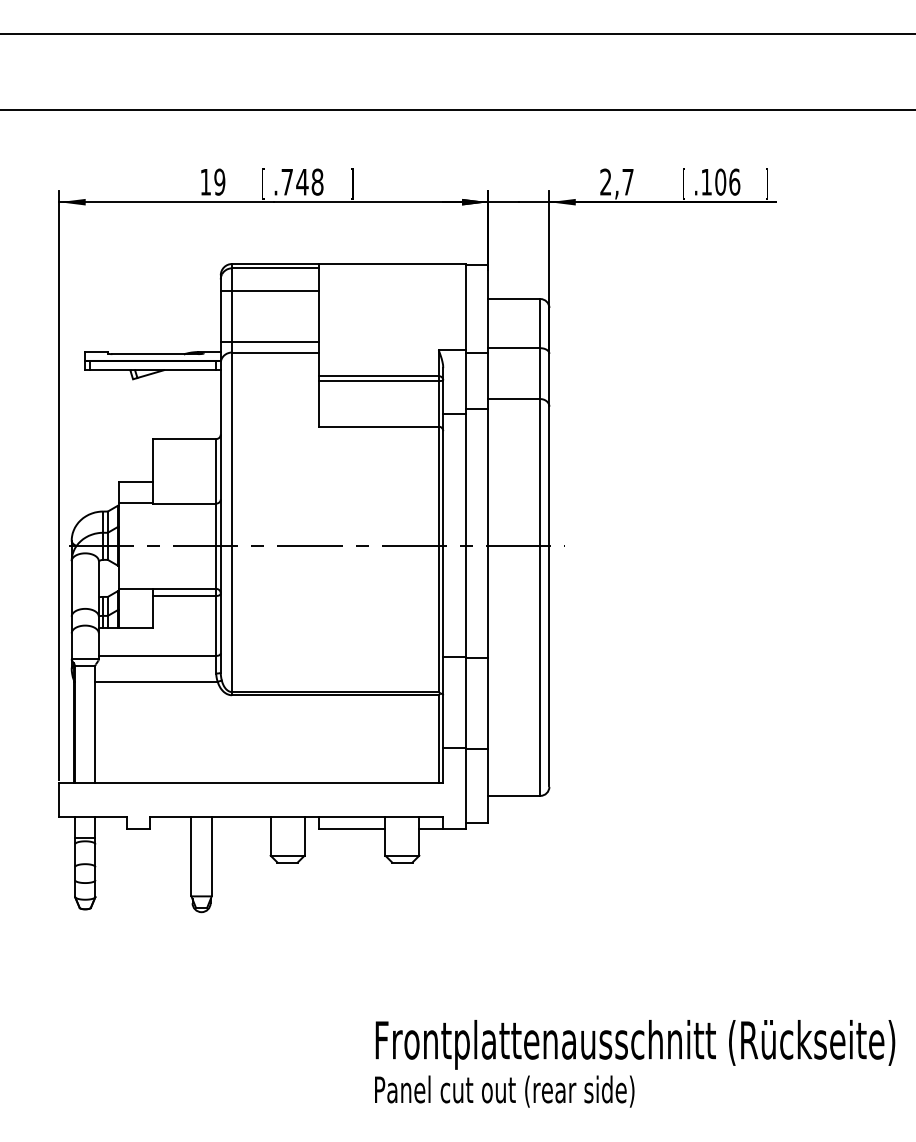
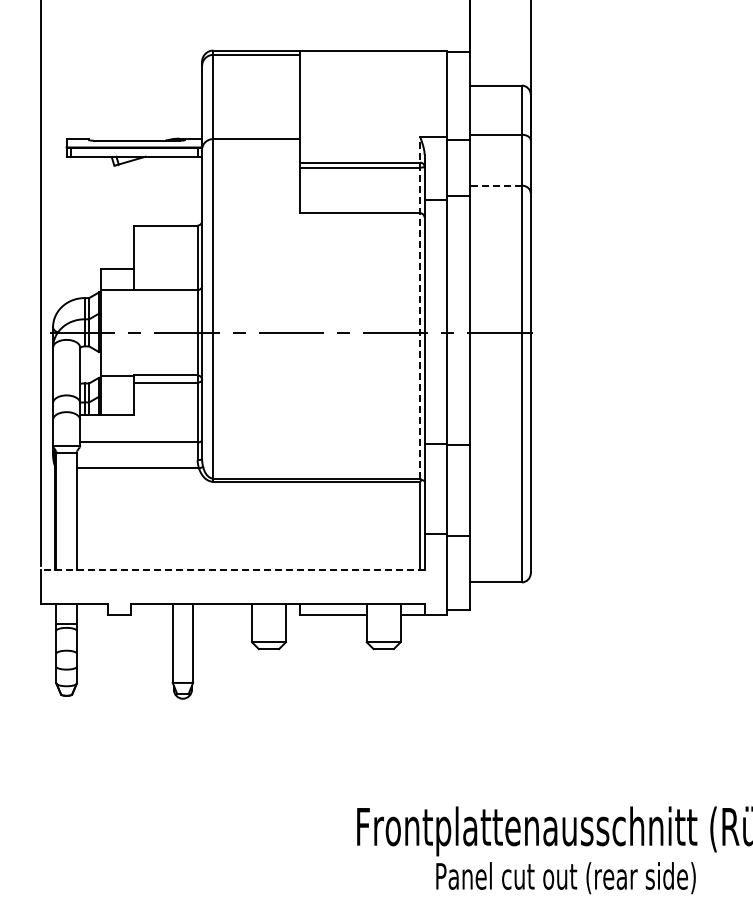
line: (269, 290) -> (250, 77), removed
line: (269, 342) -> (250, 129), removed
line: (514, 399) -> (495, 186), solid -> dashed
line: (438, 521) -> (419, 308), solid -> dashed
line: (251, 783) -> (232, 570), solid -> dashed
text: (504, 1091) -> (565, 878), moved

